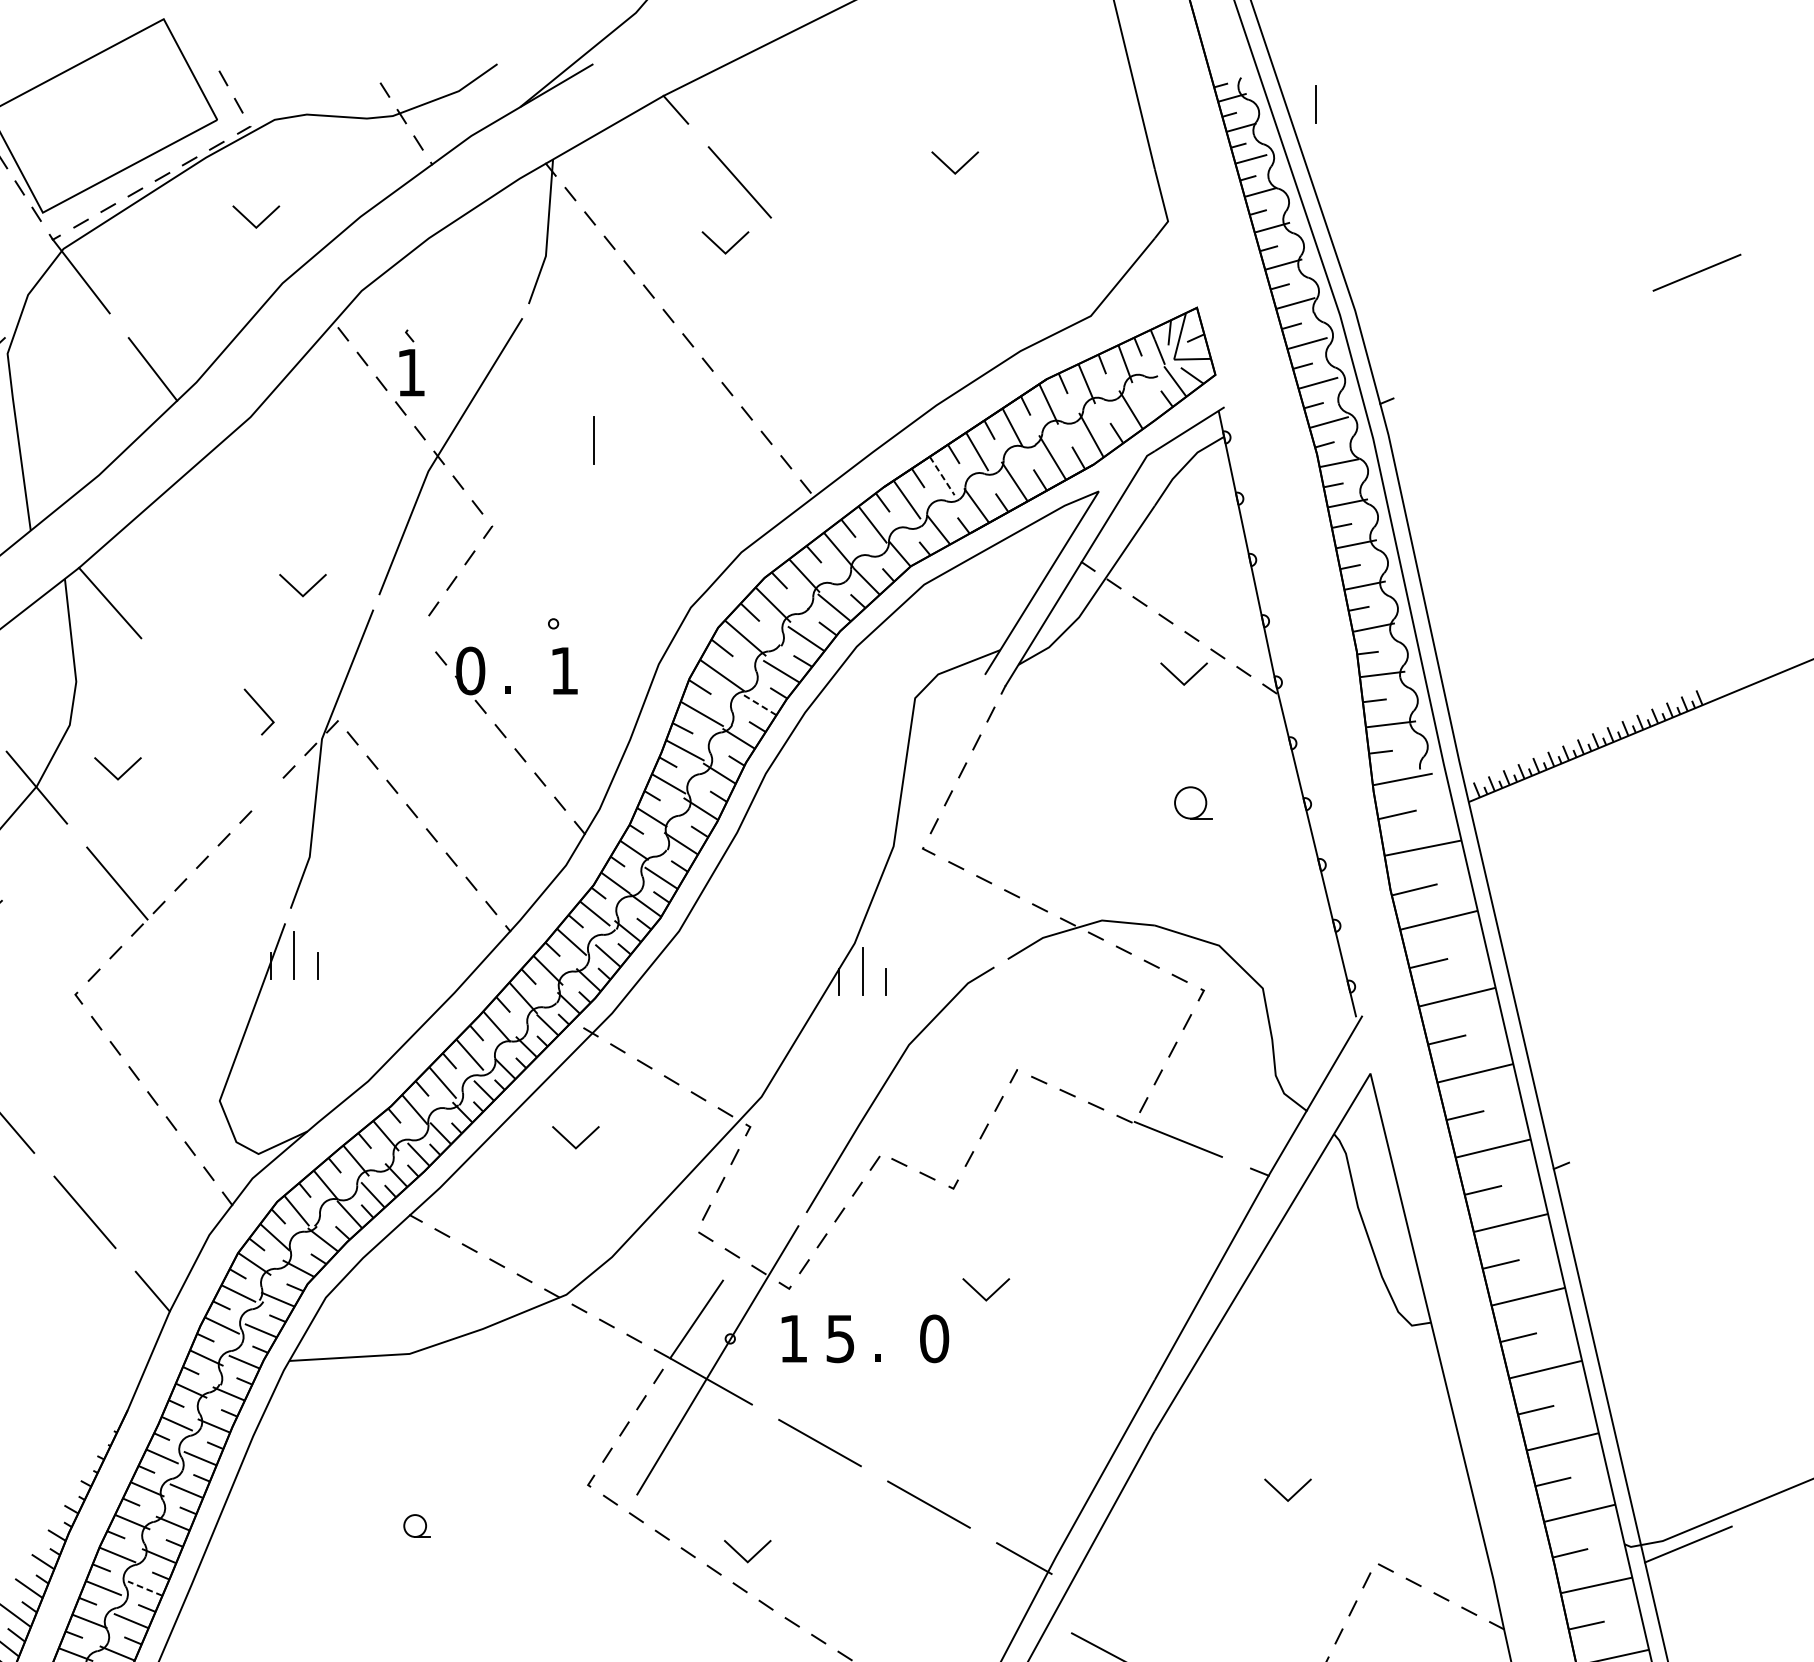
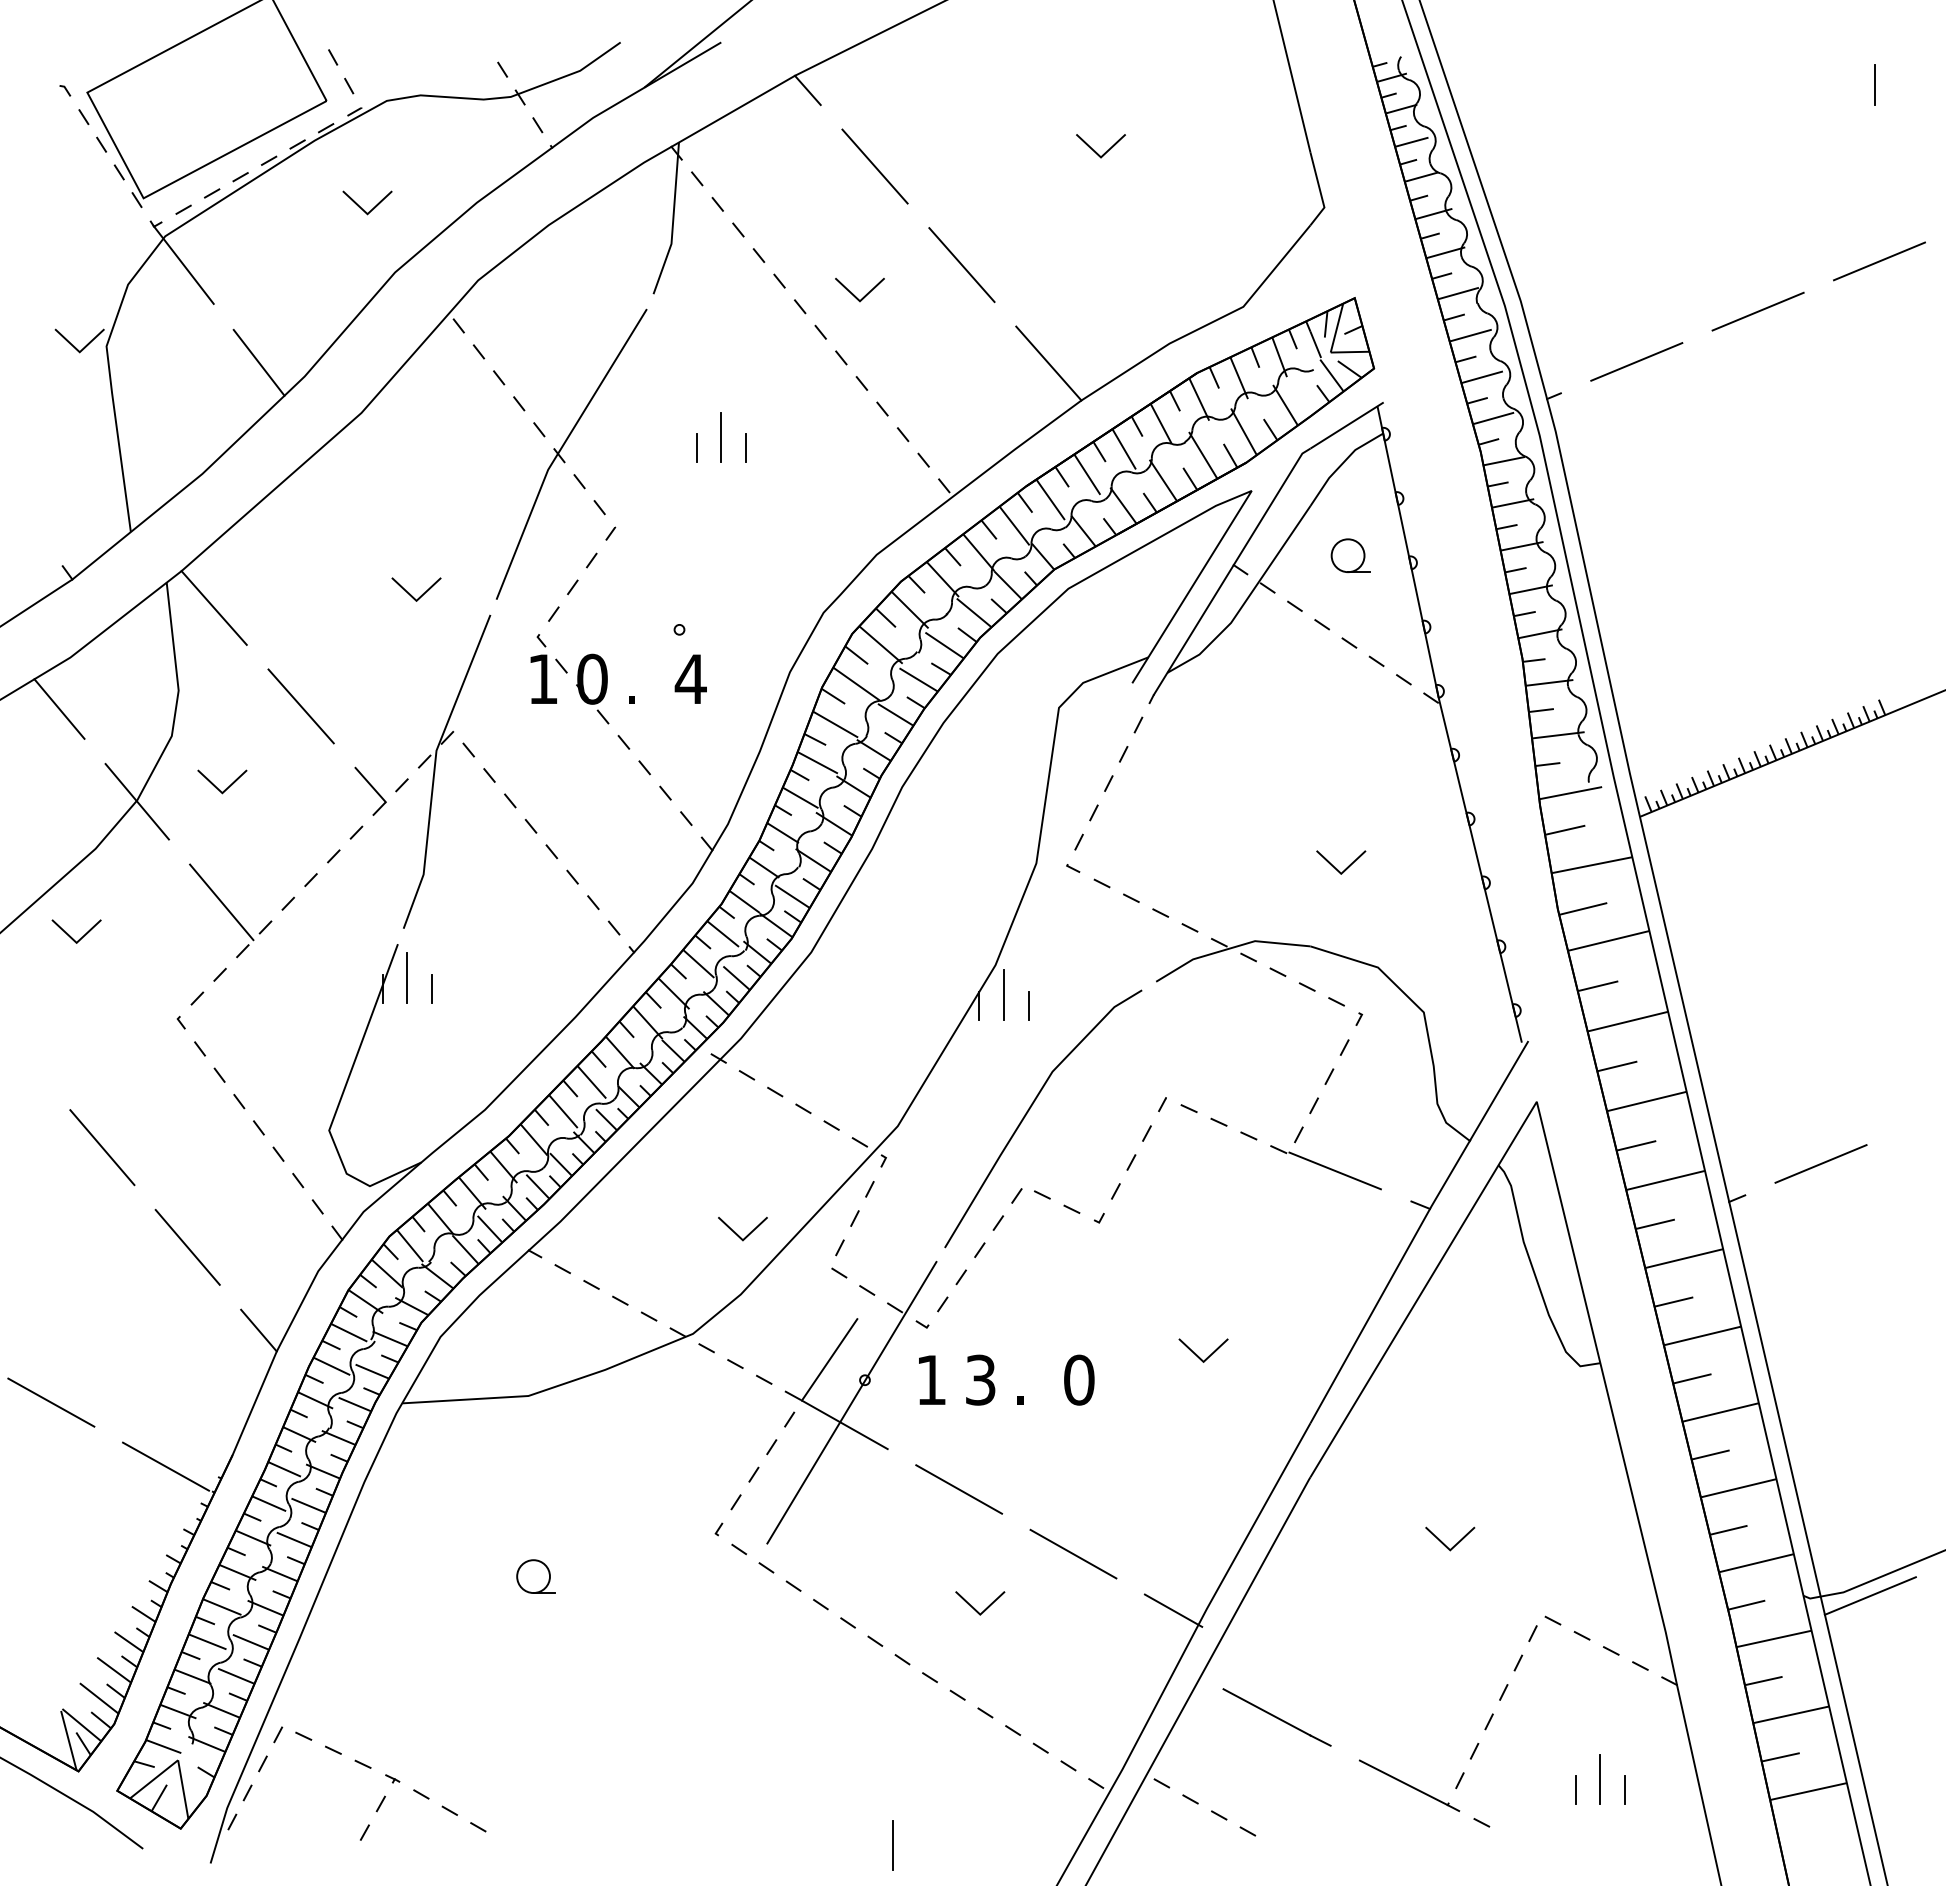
line: (1315, 104) -> (1874, 84), moved
line: (720, 247) -> (854, 294), moved
line: (822, 276) -> (961, 265), added
line: (1580, 320) -> (1757, 311), added
part: (411, 362) -> (543, 668), moved
line: (1465, 368) -> (1636, 361), added
line: (905, 370) -> (1048, 363), added
line: (569, 451) -> (696, 448), added
line: (617, 451) -> (746, 448), added
line: (942, 475) -> (1087, 474), dashed -> solid
text: (564, 670) -> (690, 678), 1 -> 4
line: (1189, 678) -> (1346, 867), moved
line: (192, 696) -> (300, 706), added
line: (759, 704) -> (895, 714), dashed -> solid
part: (259, 711) -> (370, 790), moved
part: (1192, 802) -> (1350, 555), moved
line: (1640, 1132) -> (1820, 1163), added
line: (570, 1141) -> (737, 1233), moved
line: (981, 1294) -> (1198, 1355), moved
text: (840, 1338) -> (980, 1379), 5 -> 3
line: (64, 1421) -> (166, 1466), added
part: (416, 1525) -> (535, 1576), size x1.43
line: (743, 1556) -> (975, 1608), moved
line: (144, 1588) -> (250, 1642), dashed -> solid

